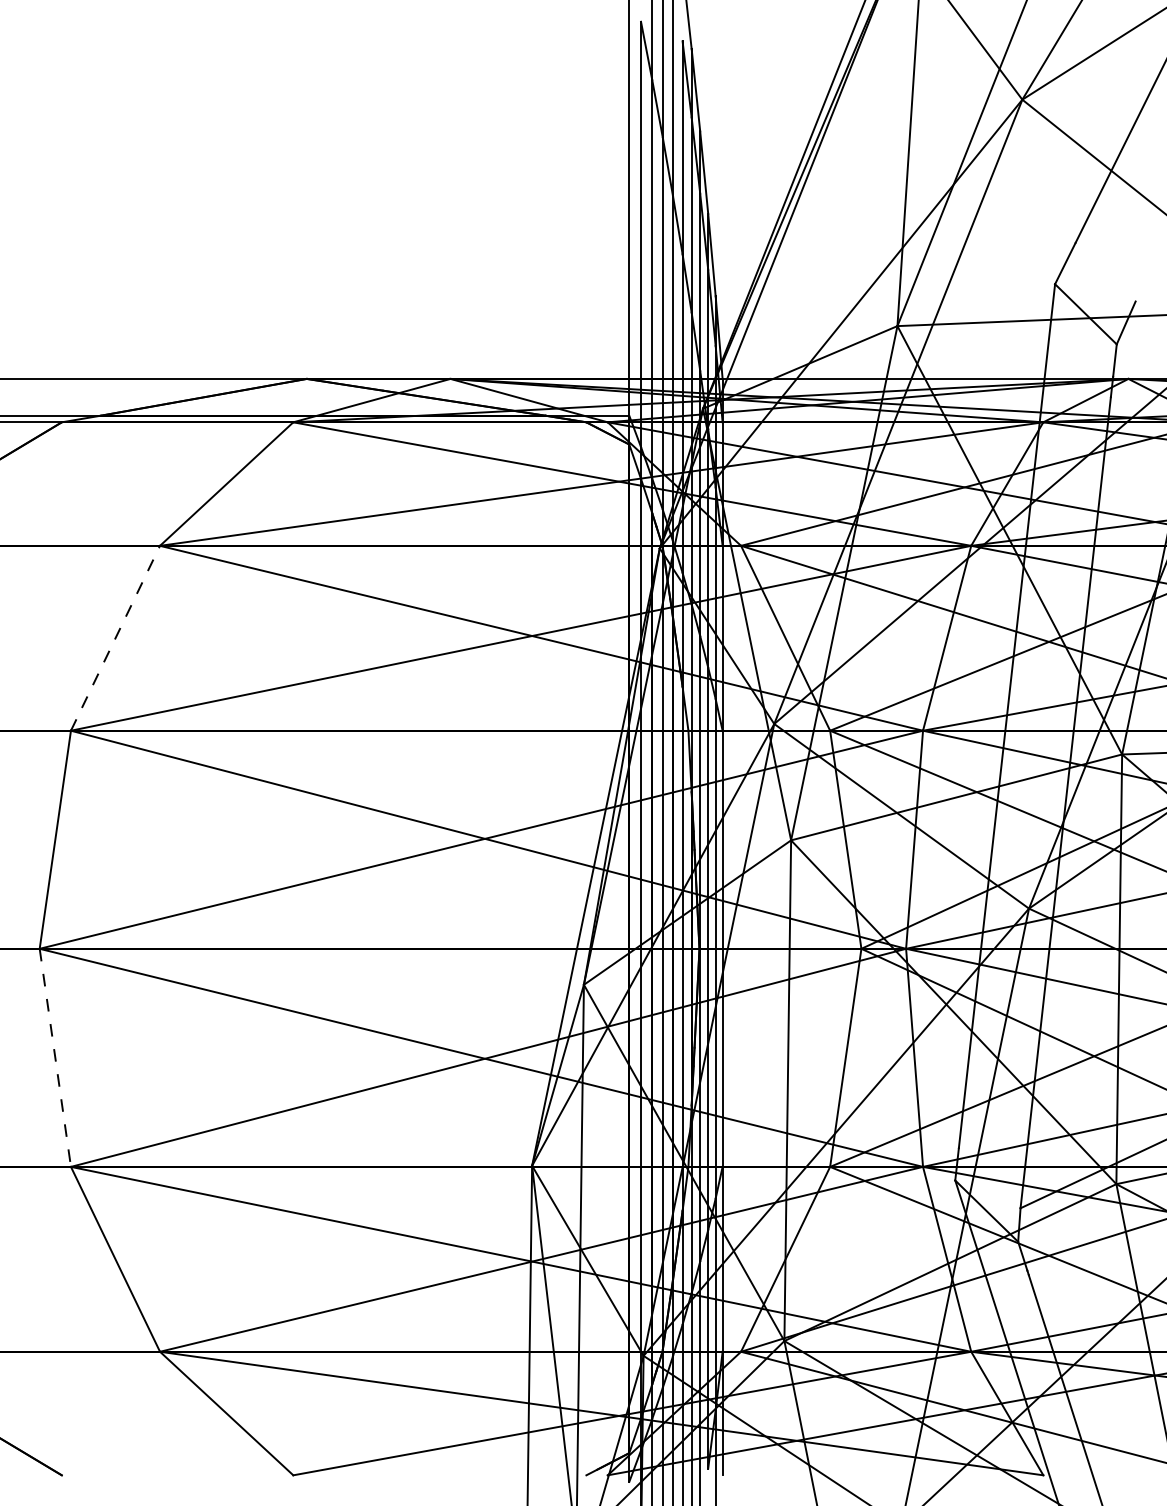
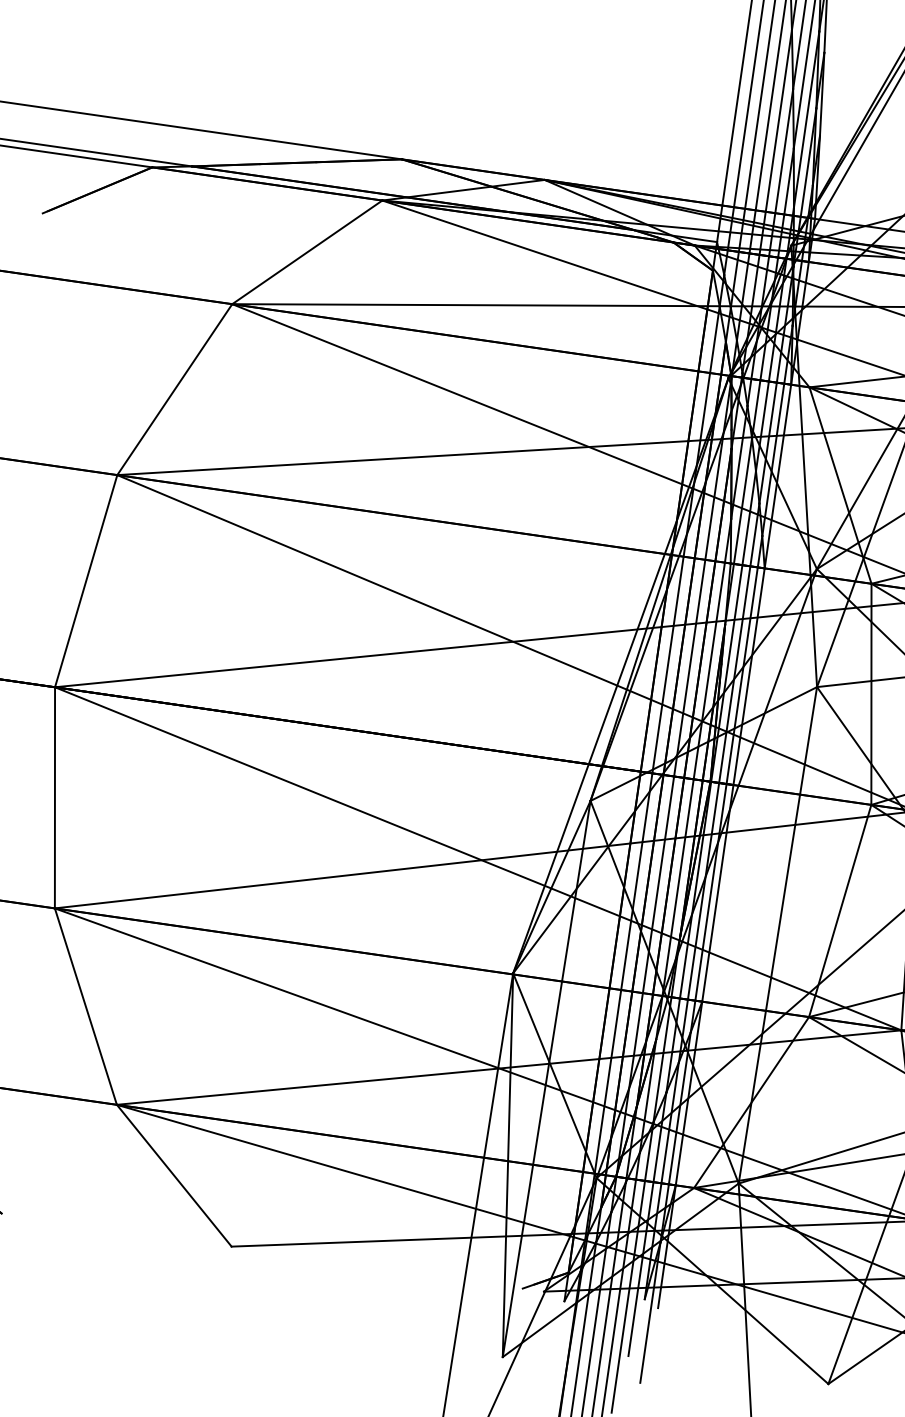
line: (115, 638) -> (174, 389), dashed -> solid
line: (55, 1058) -> (55, 798), dashed -> solid

